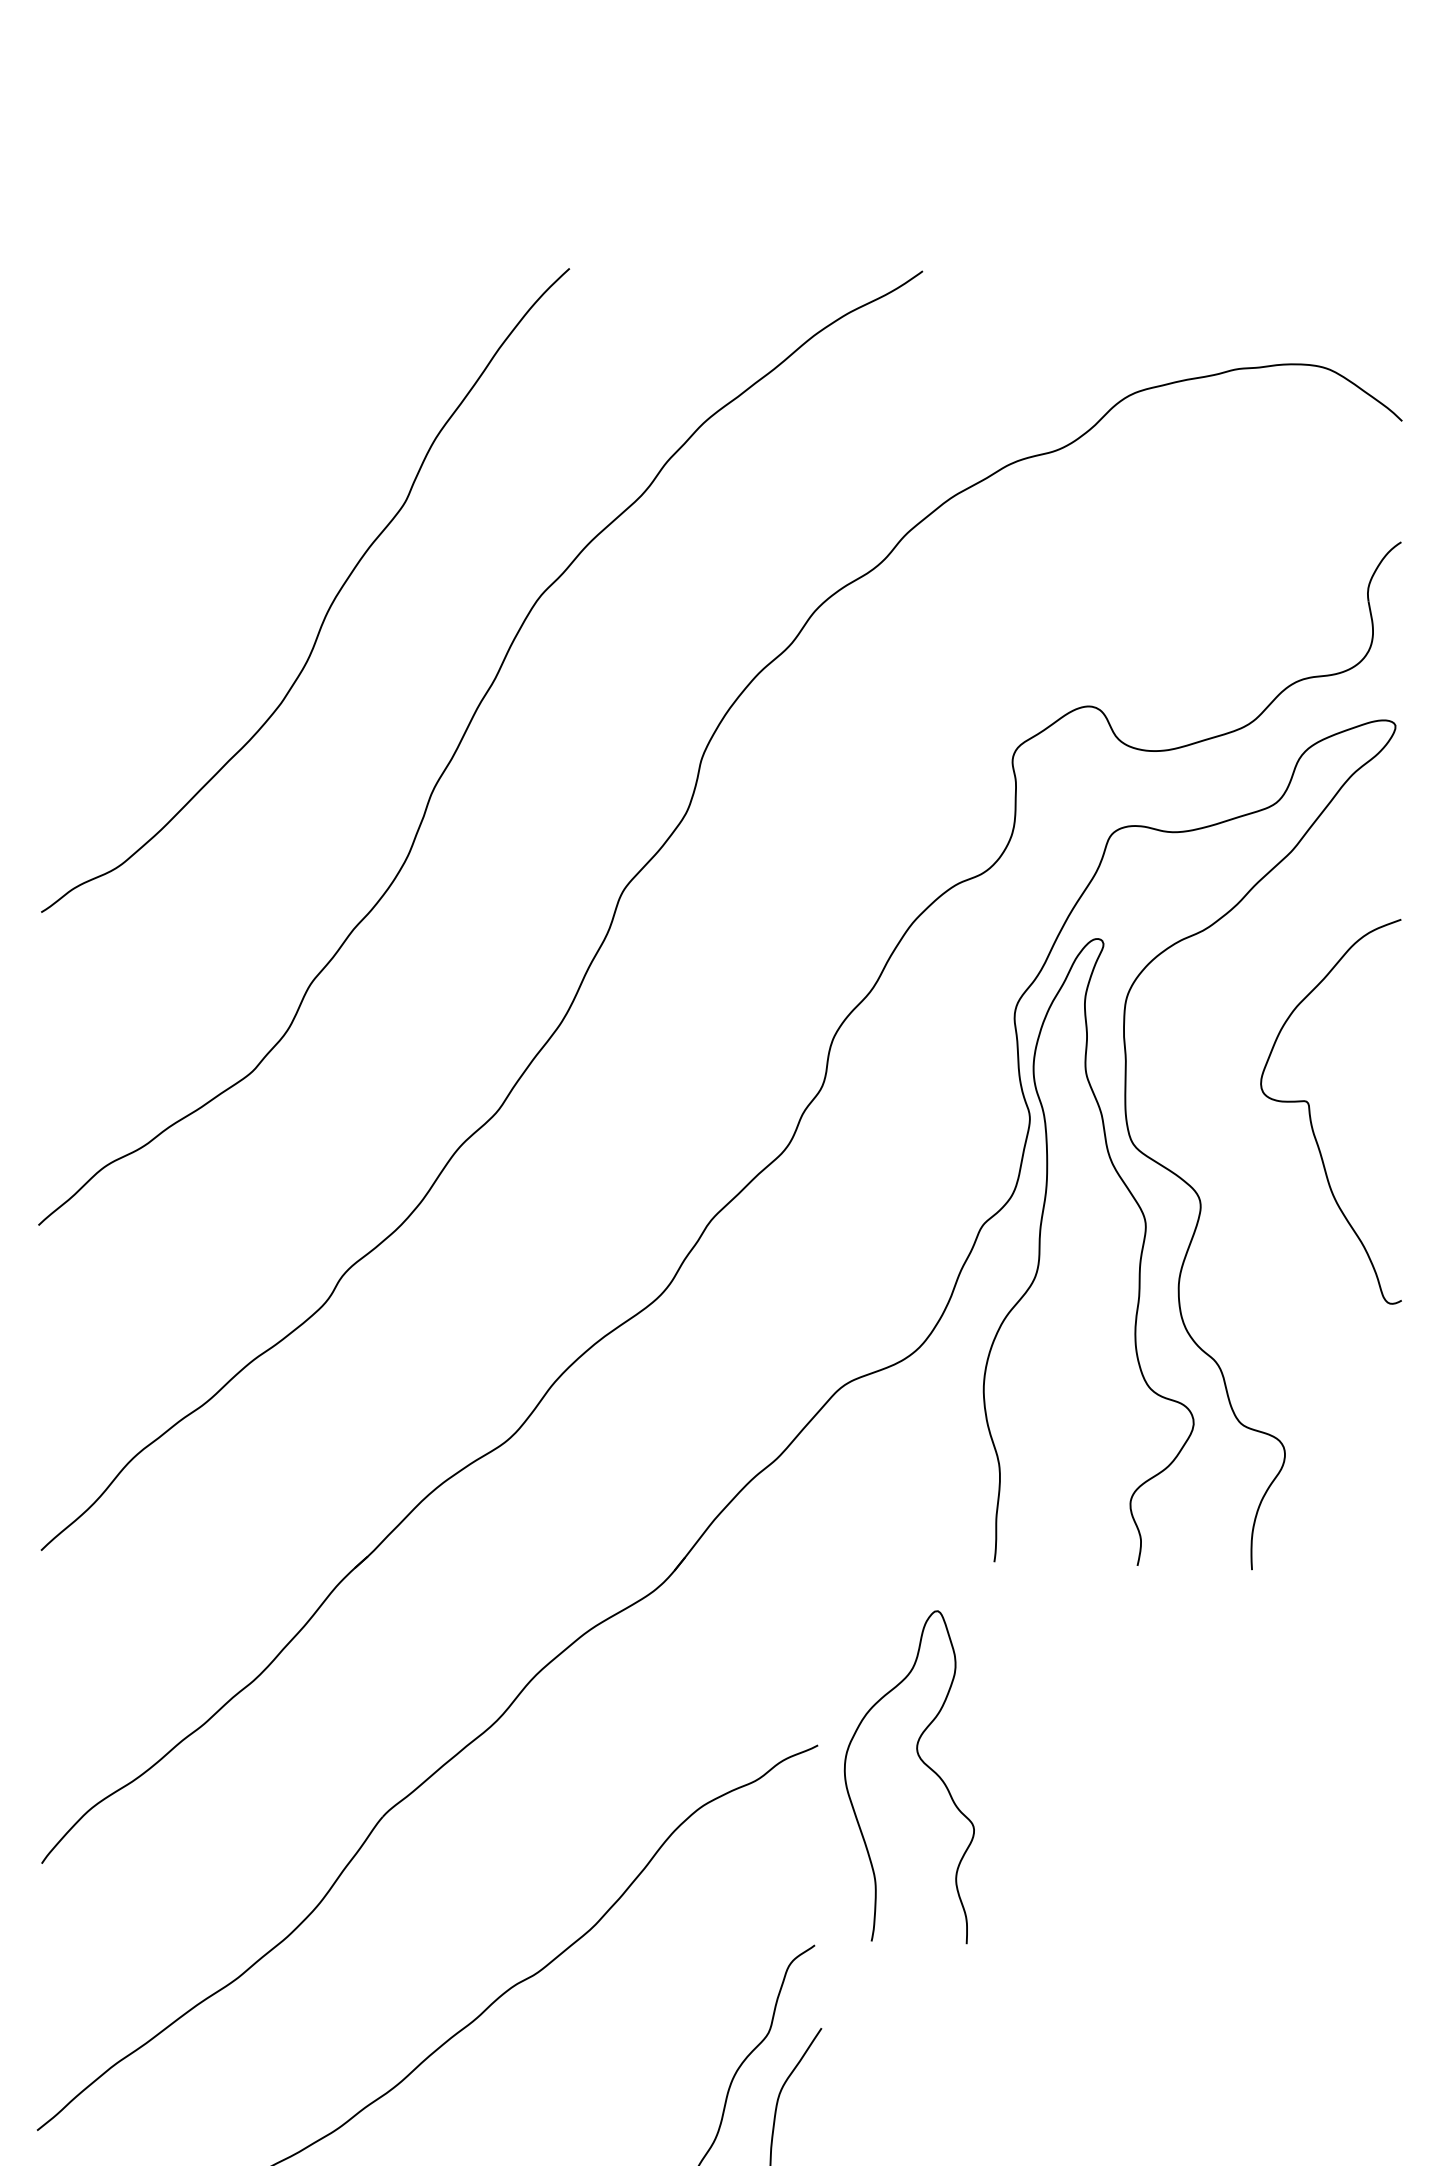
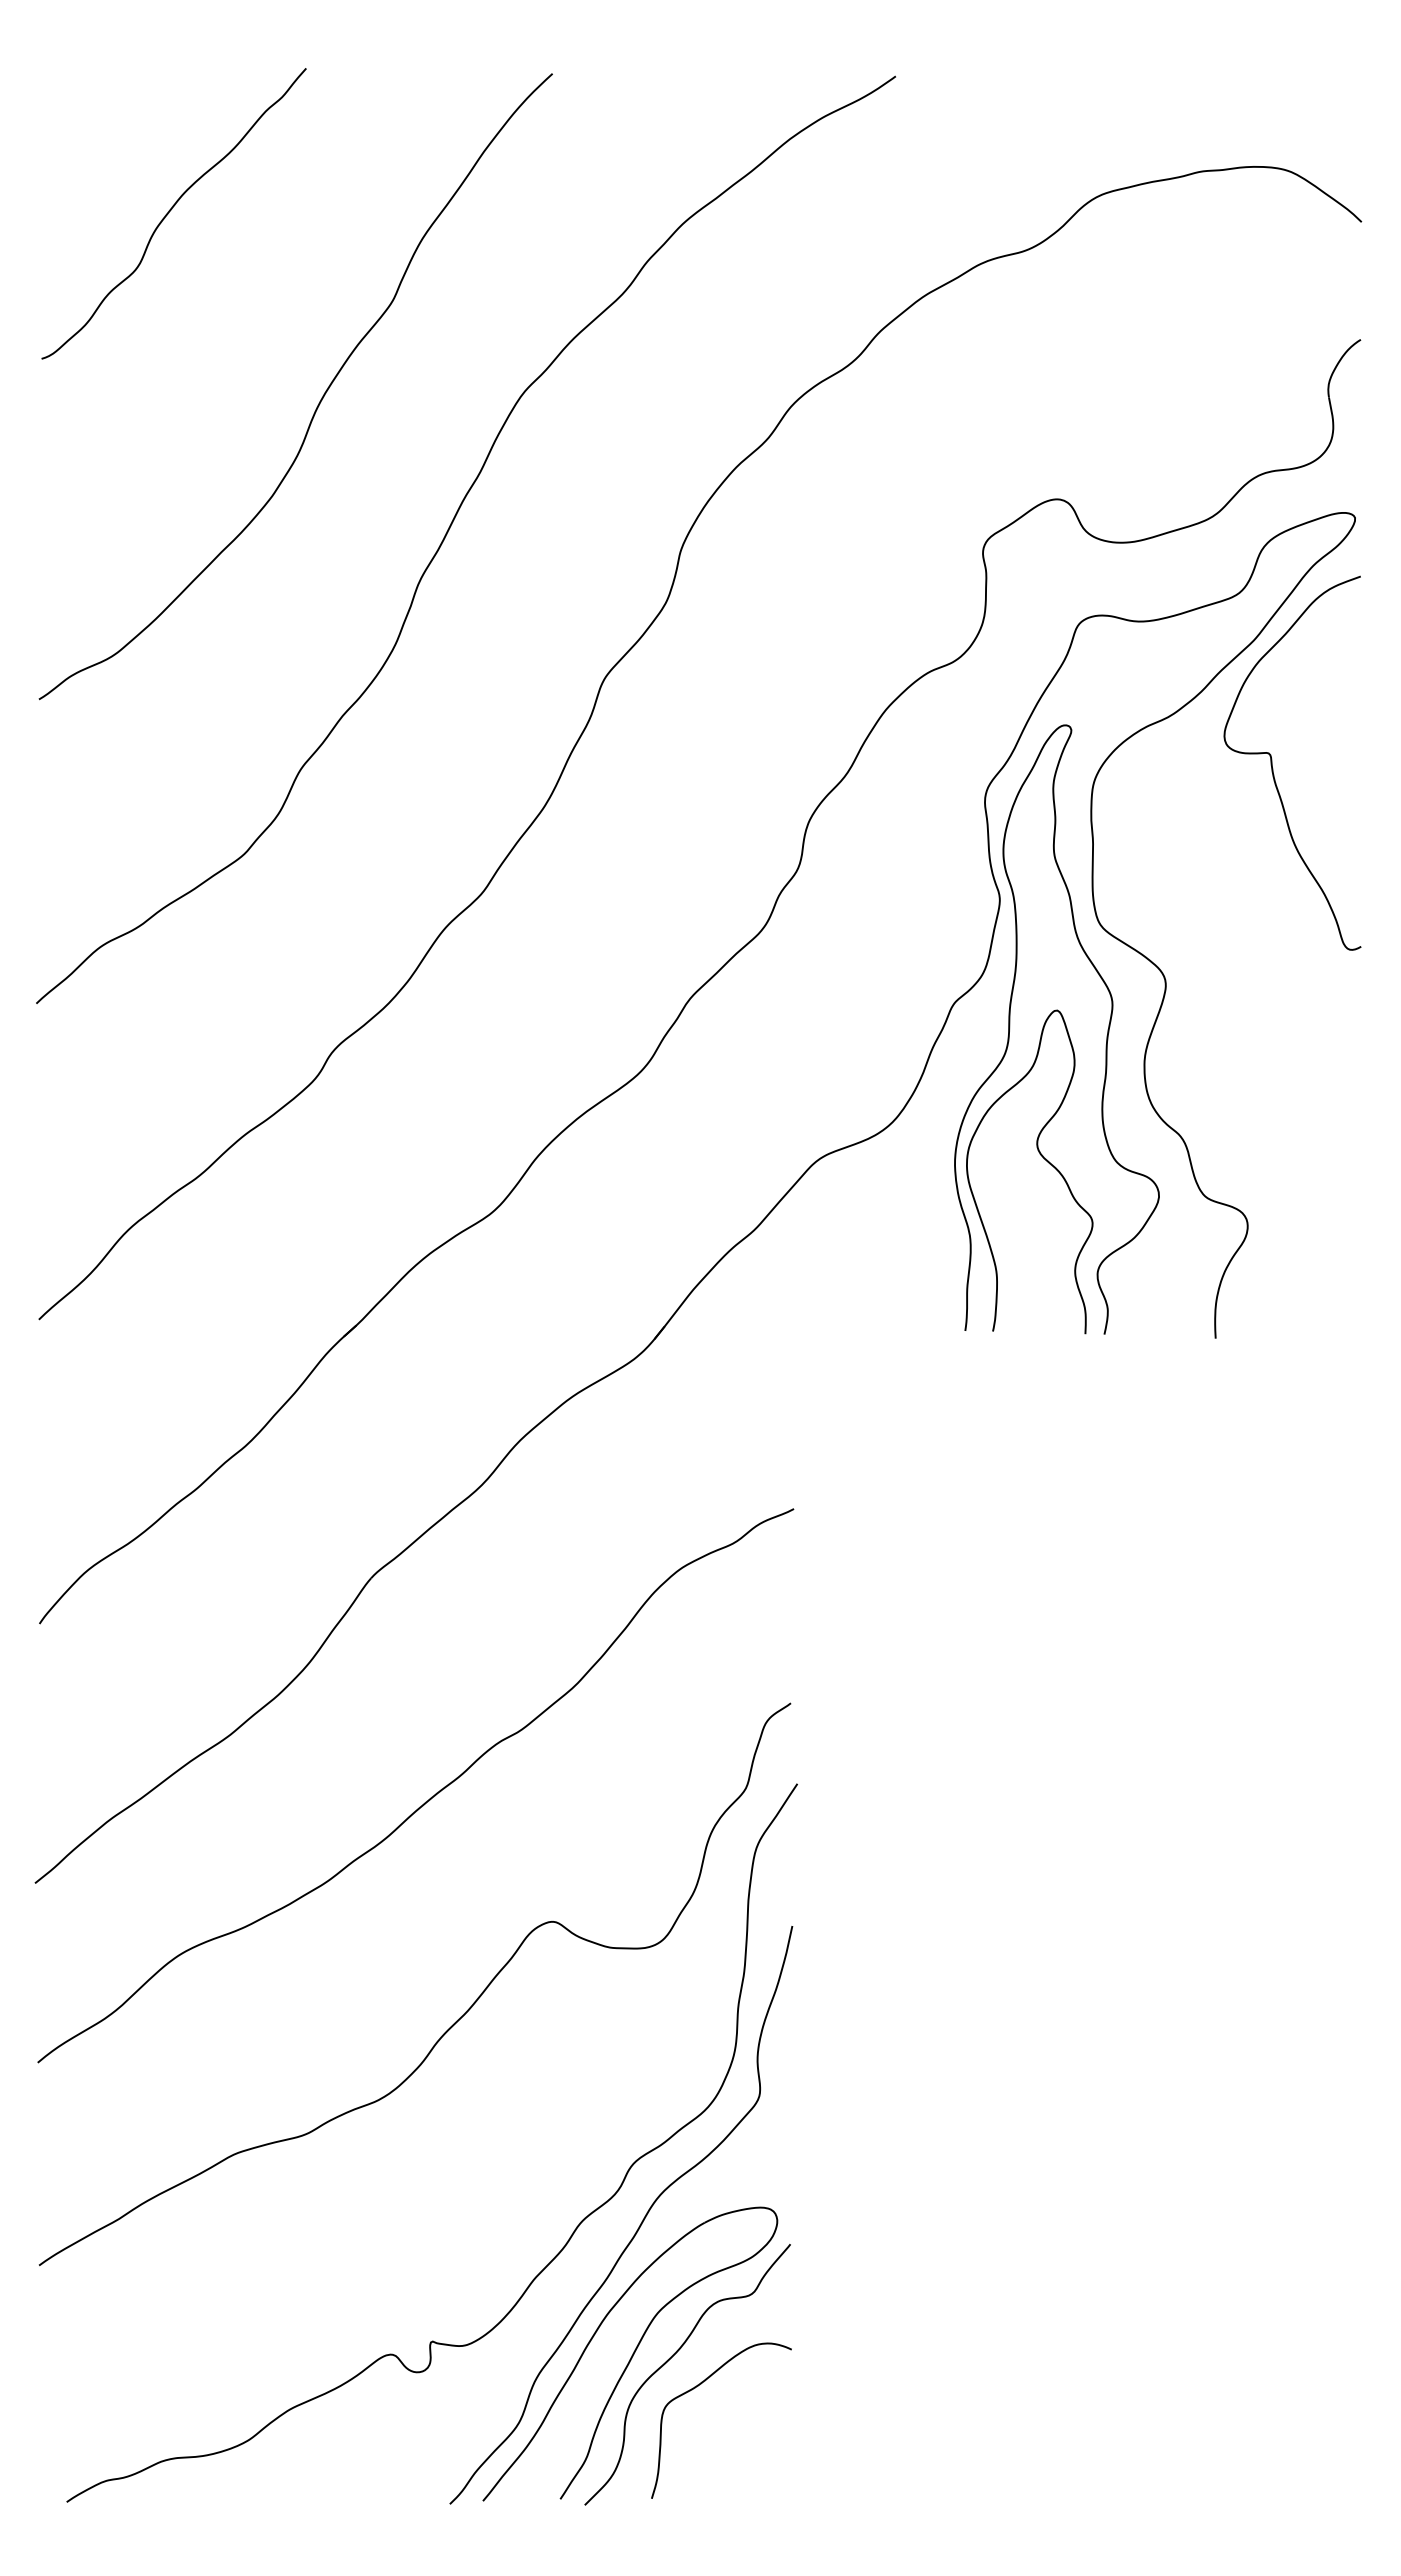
curve: (177, 409) -> (171, 210), added
curve: (1311, 1117) -> (1273, 768), moved
curve: (922, 1762) -> (1042, 1157), moved

